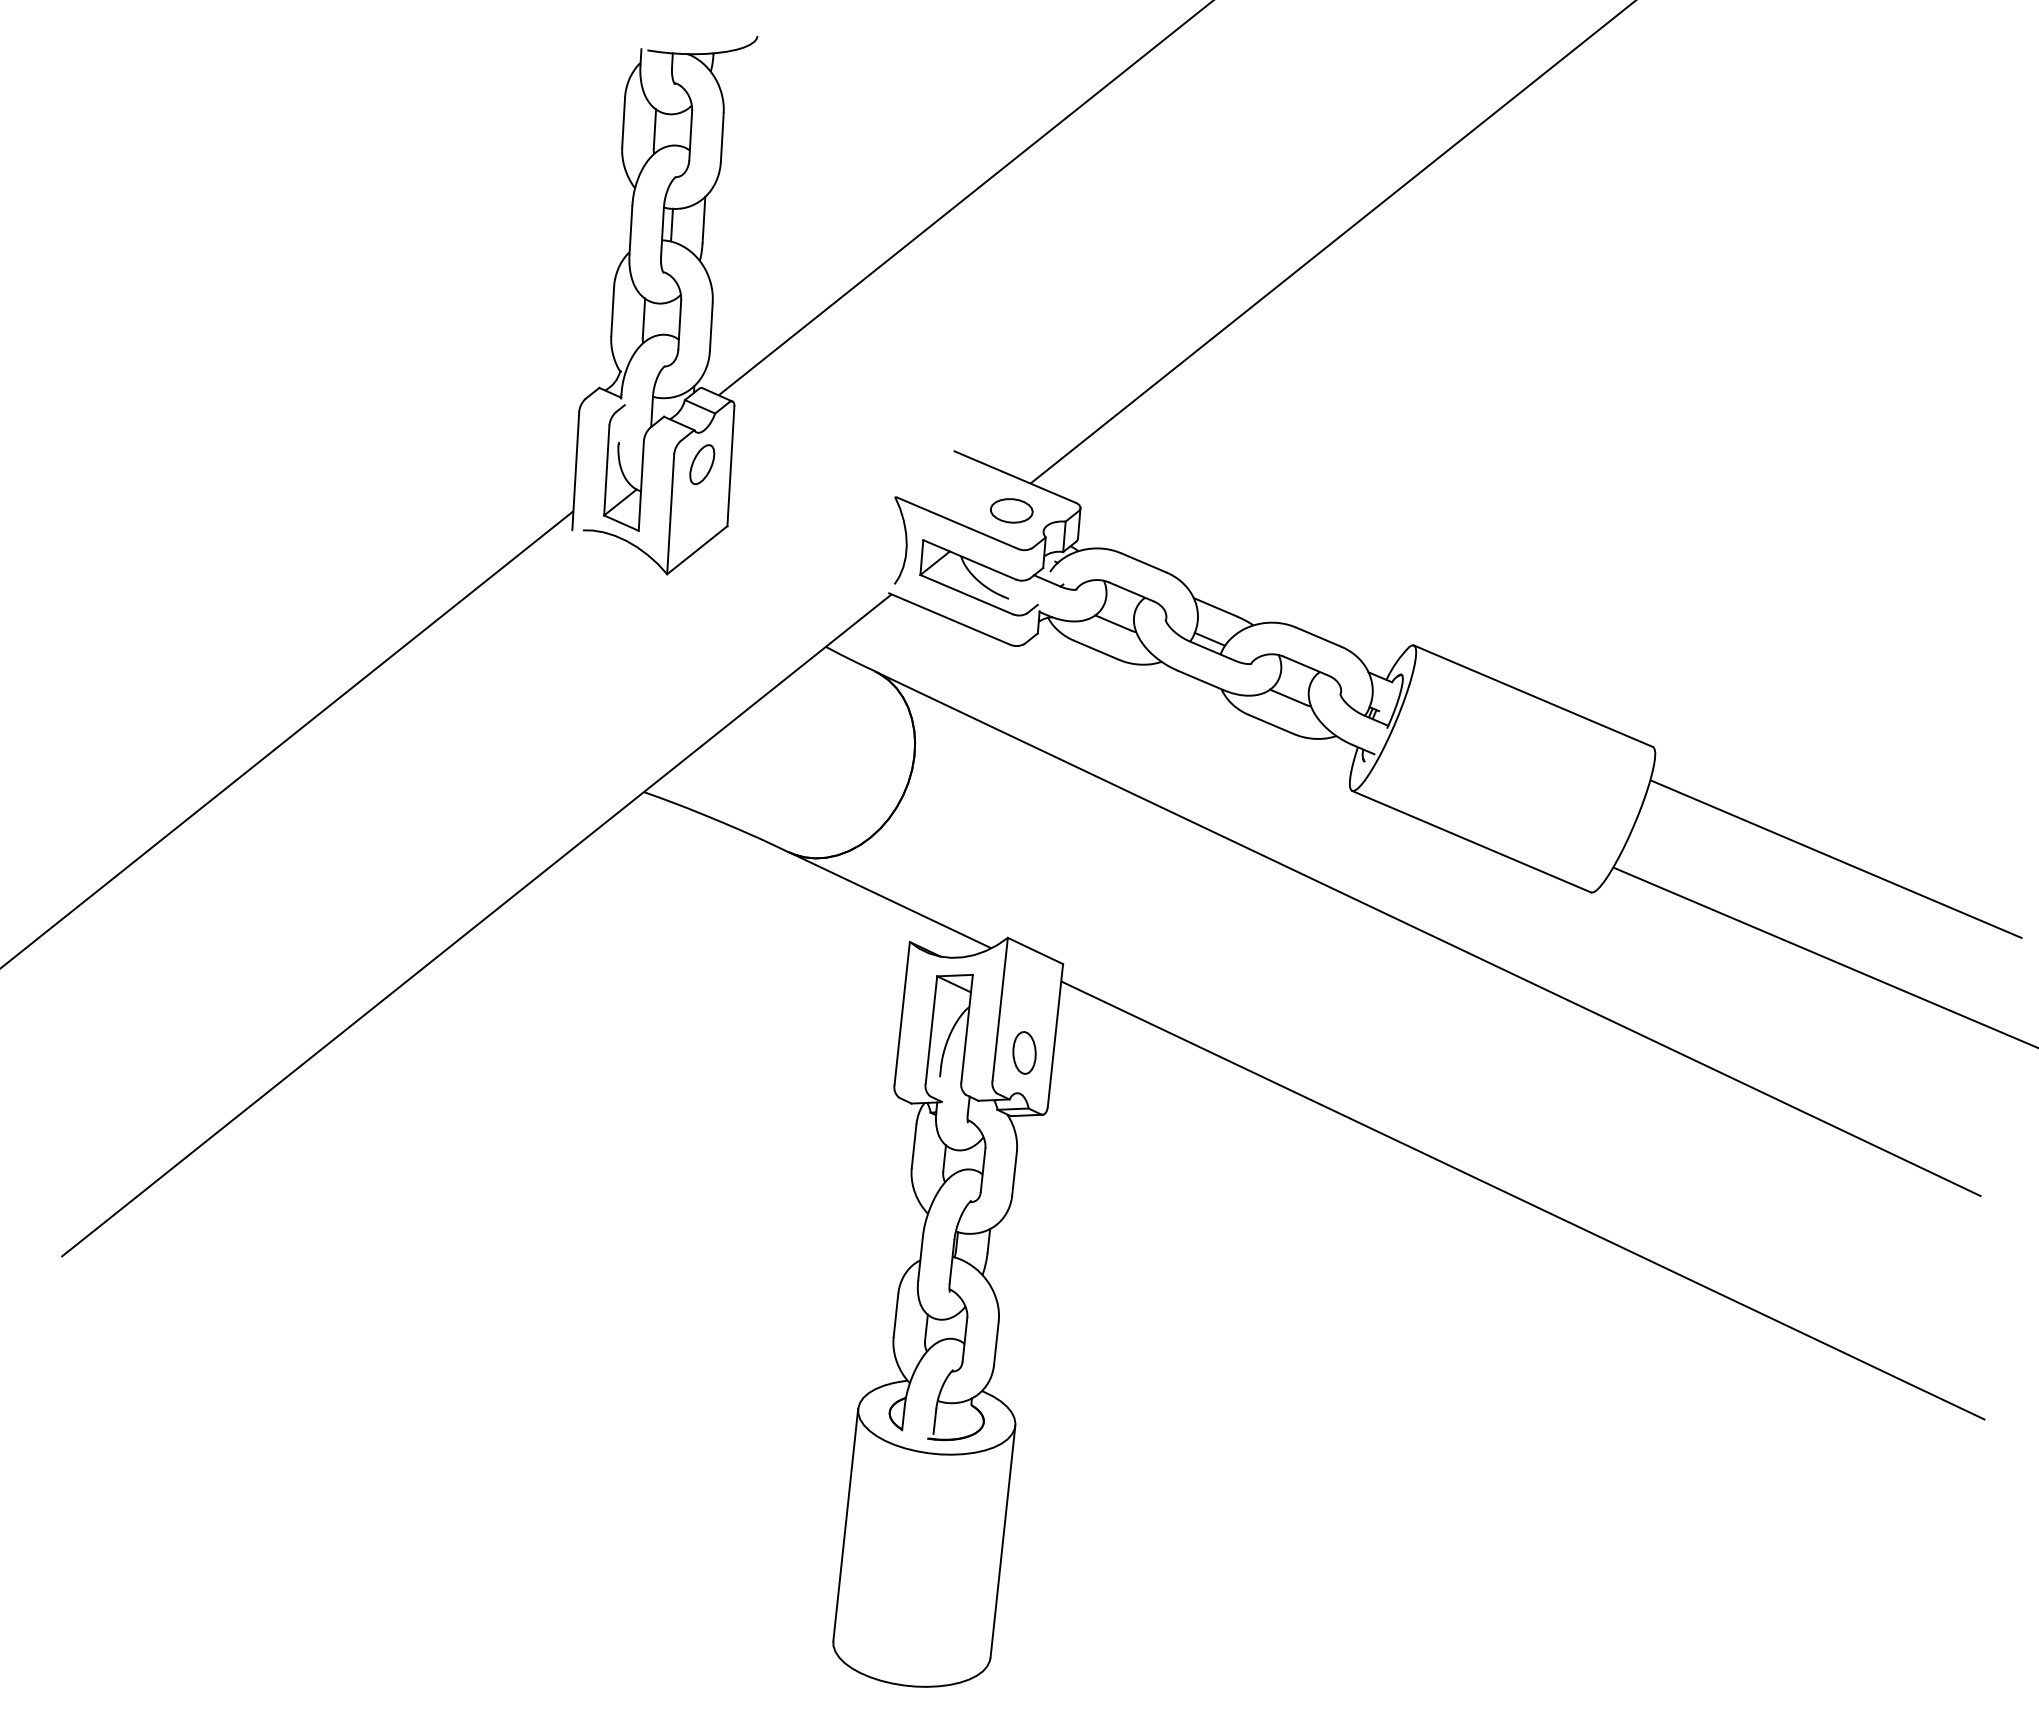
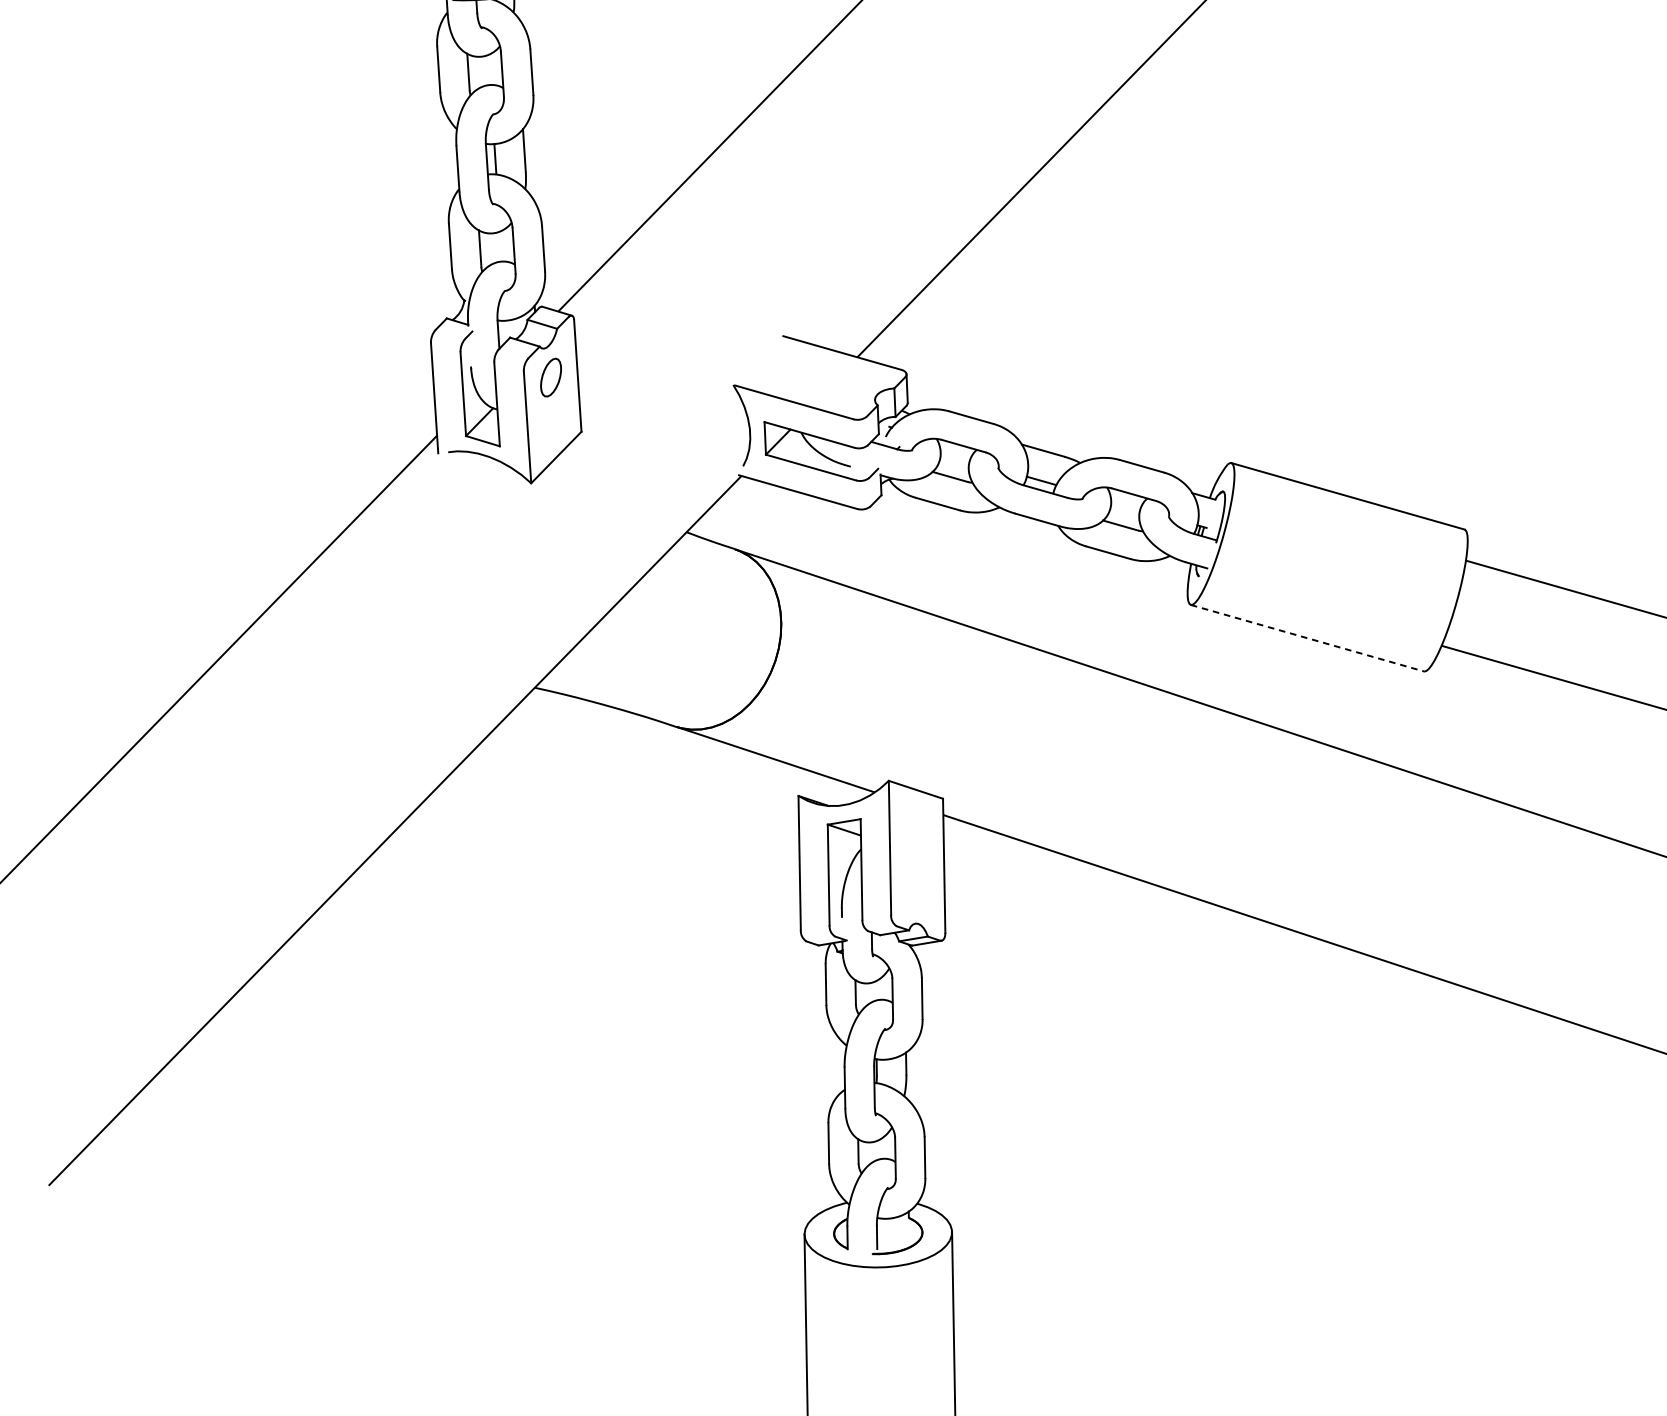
part: (1011, 510) -> (842, 384), removed
line: (1471, 841) -> (1307, 638), solid -> dashed
part: (1024, 1052) -> (917, 885), removed

